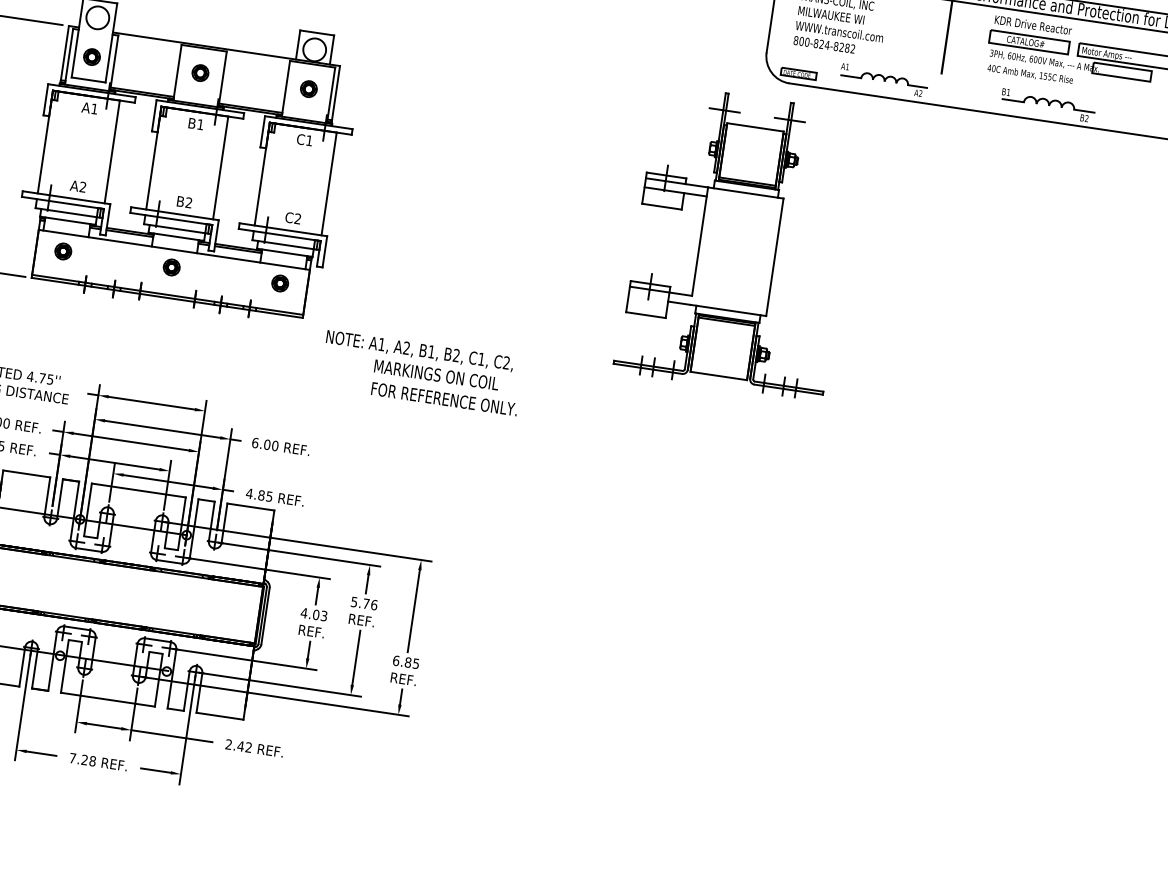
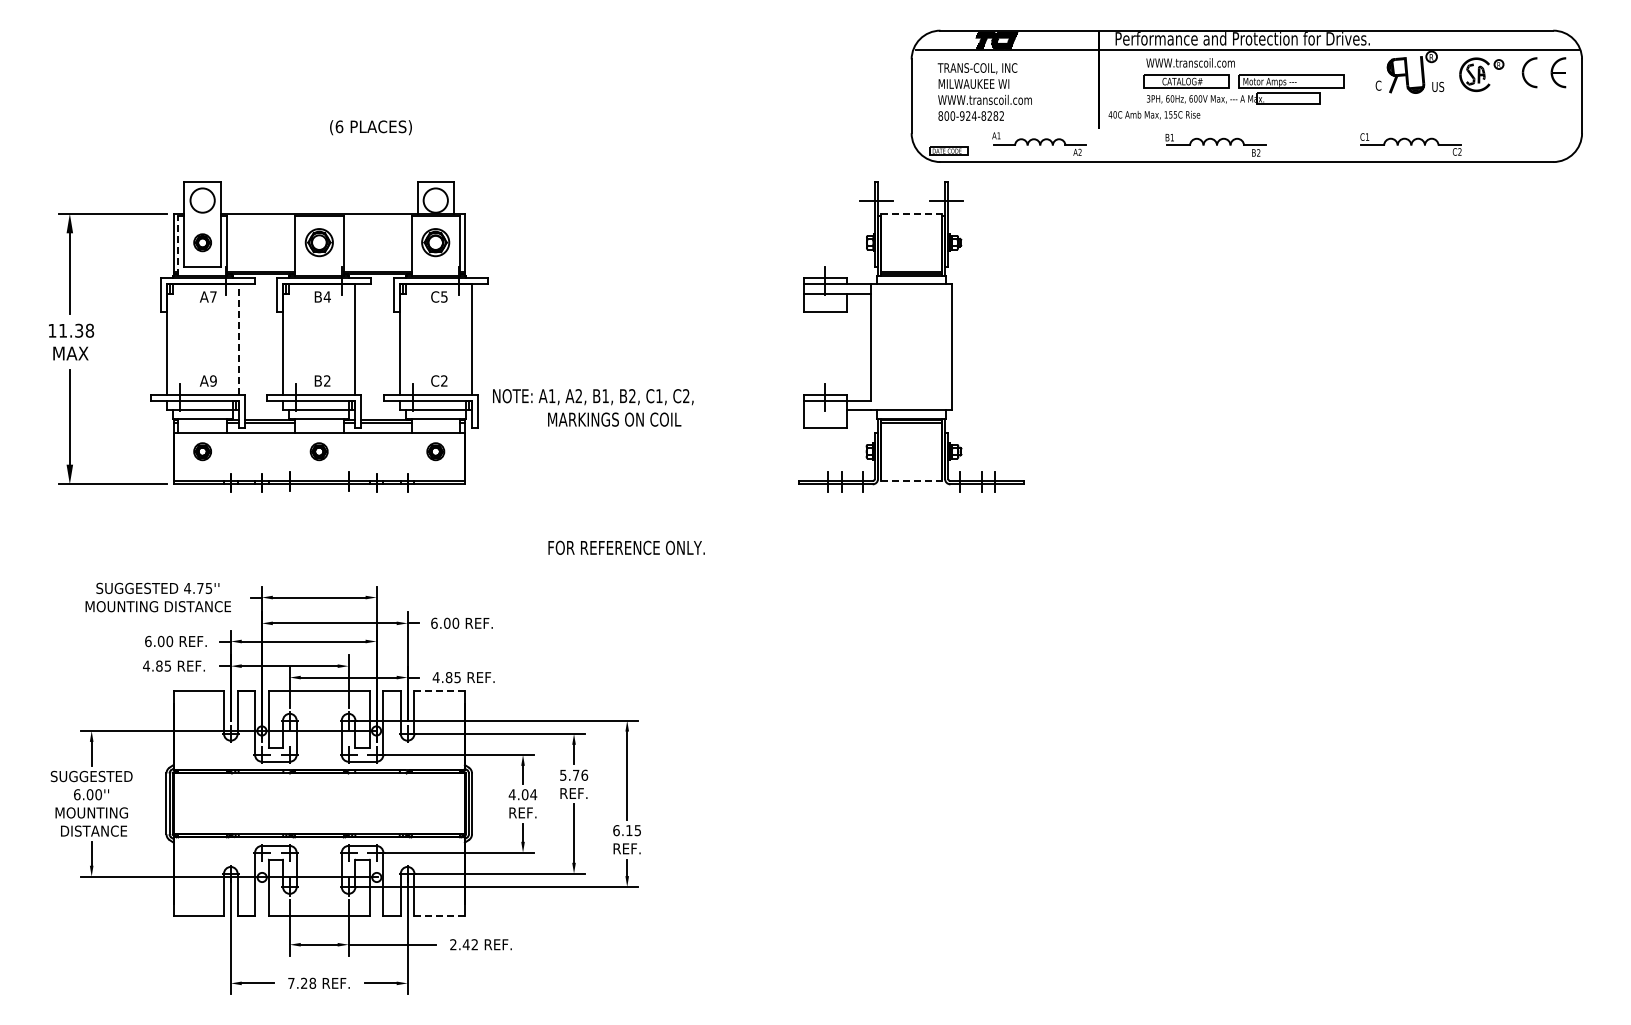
text: (1035, 25) -> (1190, 62), KDR Drive Reactor -> WWW.transcoil.com
text: (816, 43) -> (962, 115), 800-824-8282 -> 800-924-8282
line: (69, 56) -> (178, 245), solid -> dashed
part: (199, 72) -> (318, 242), size x1.6
text: (1030, 74) -> (1154, 115), moved
part: (308, 88) -> (435, 242), size x1.6
text: (94, 108) -> (213, 296), A1 -> A7
text: (199, 124) -> (326, 296), B1 -> B4
line: (756, 127) -> (912, 213), solid -> dashed
text: (309, 140) -> (444, 296), C1 -> C5
line: (112, 151) -> (238, 338), solid -> dashed
text: (83, 186) -> (213, 380), A2 -> A9
text: (418, 360) -> (593, 407), moved
line: (719, 375) -> (912, 480), solid -> dashed
line: (251, 507) -> (440, 691), solid -> dashed
text: (324, 615) -> (533, 794), 4.03 -> 4.04
text: (408, 662) -> (629, 830), 6.85 -> 6.15
line: (220, 716) -> (440, 916), solid -> dashed

